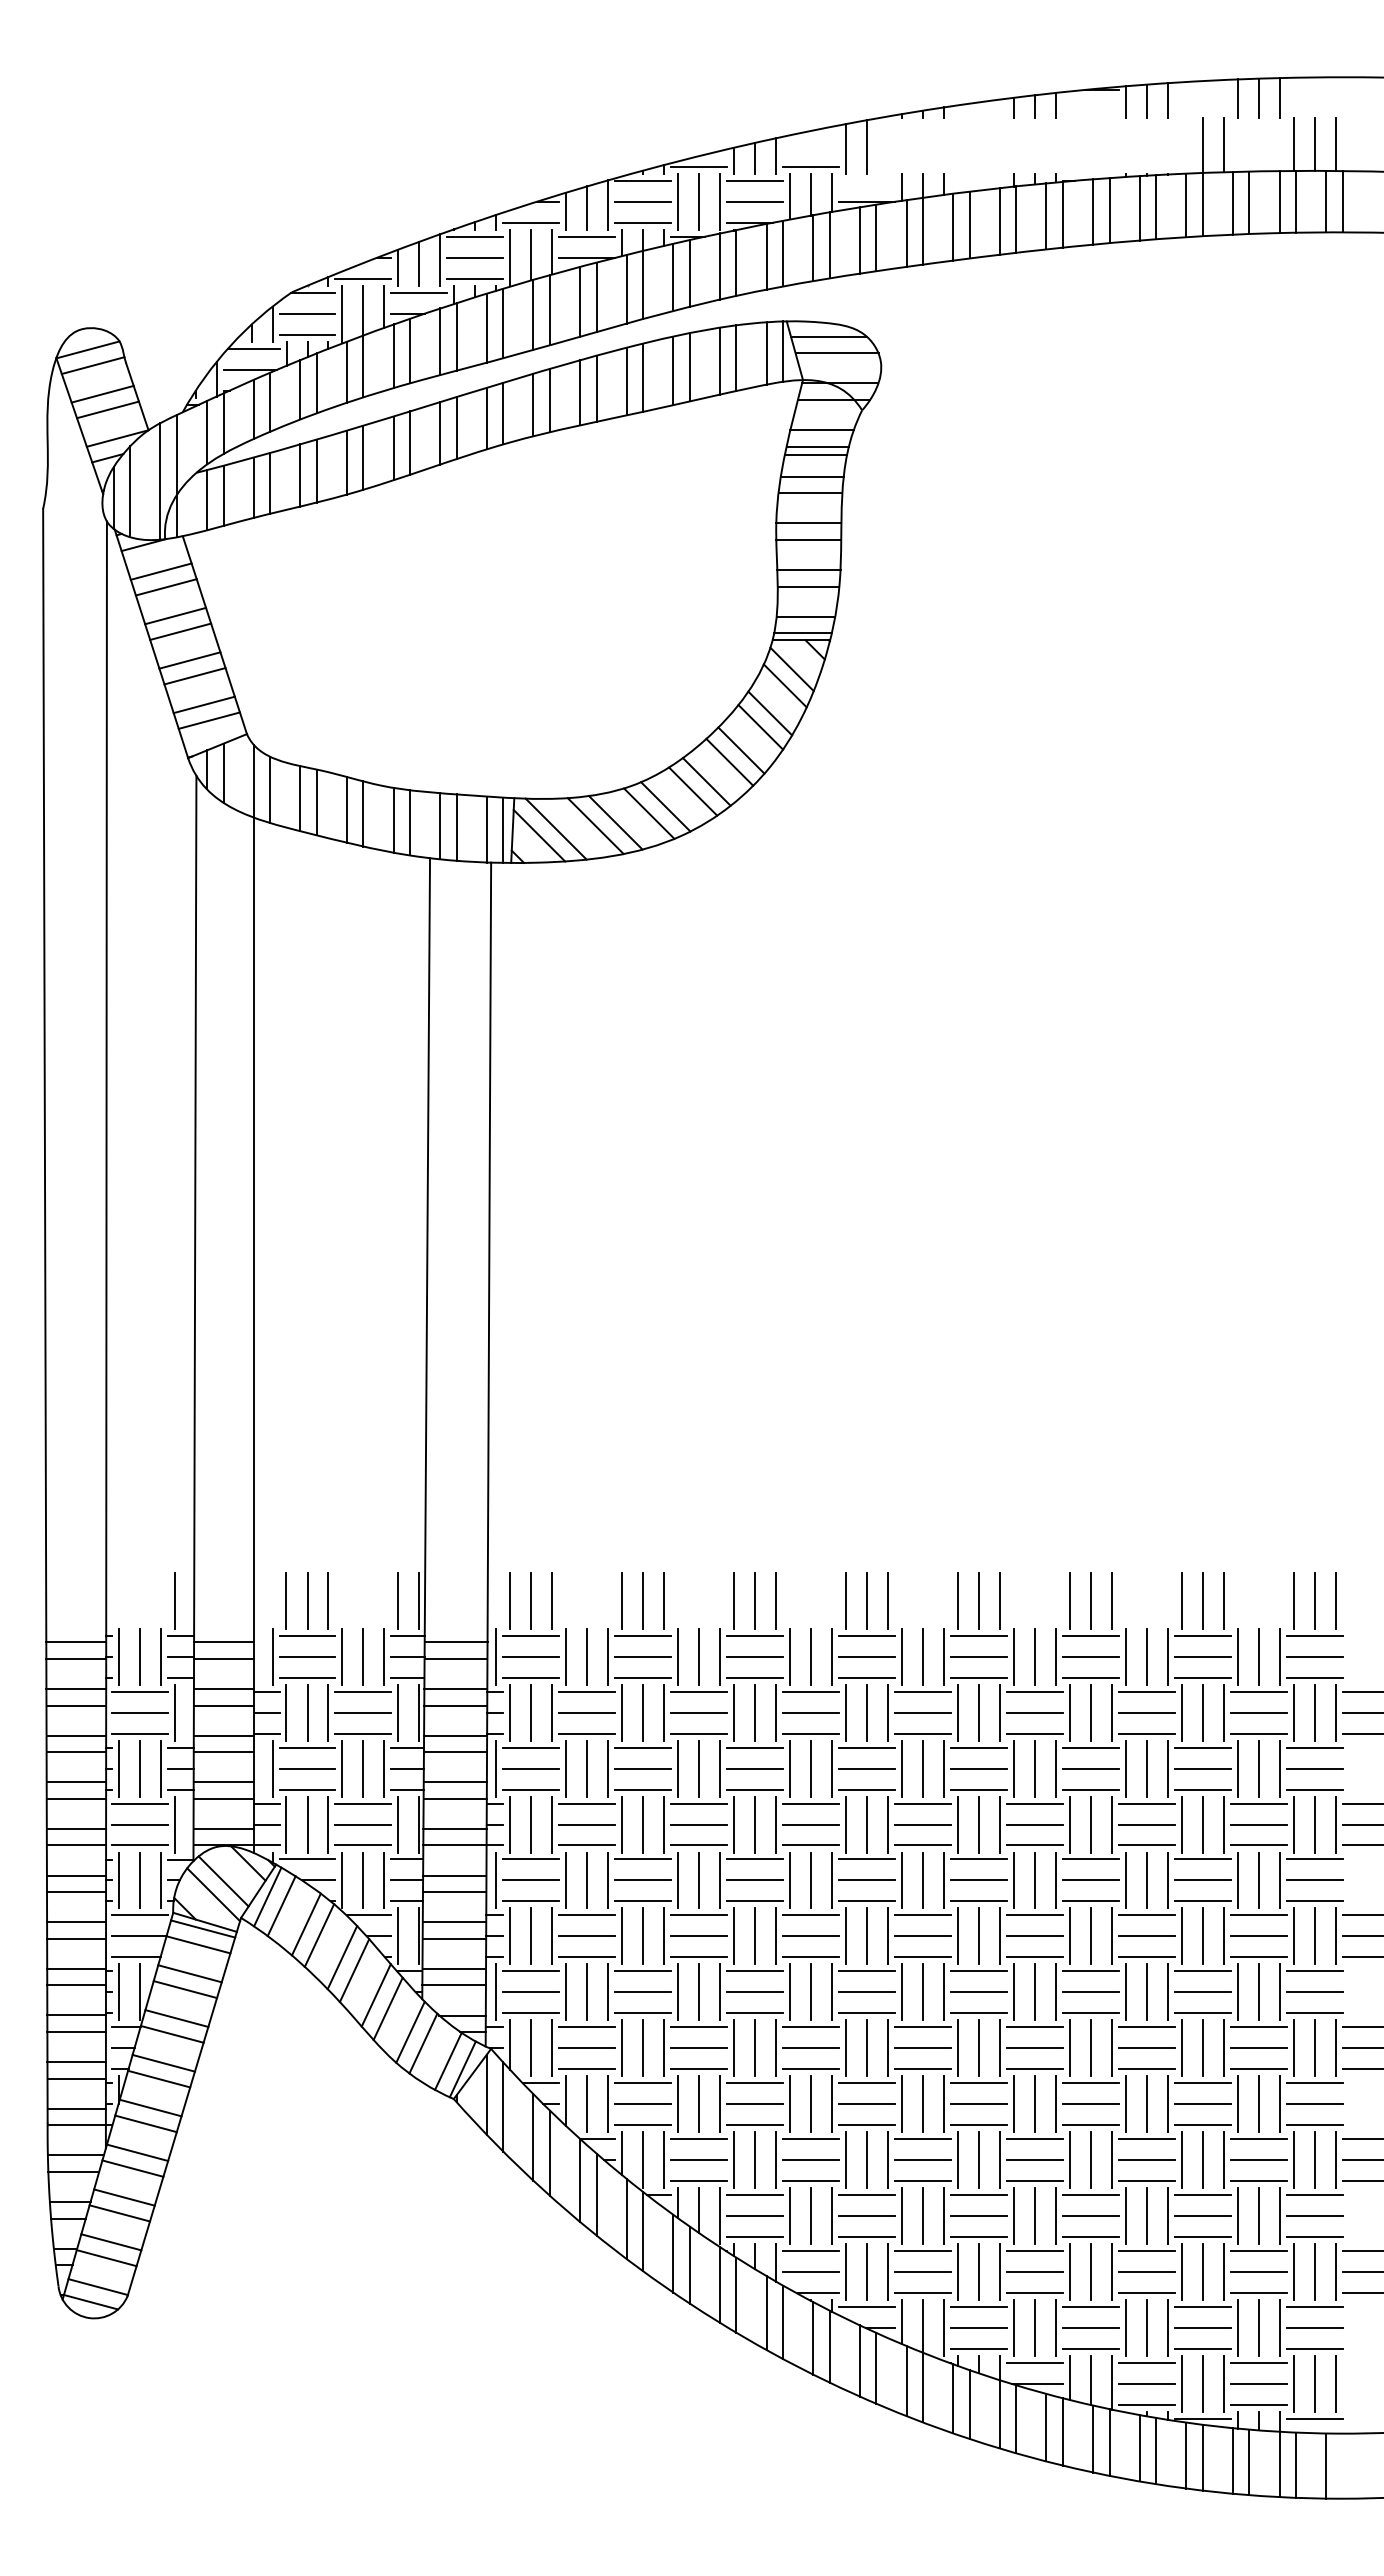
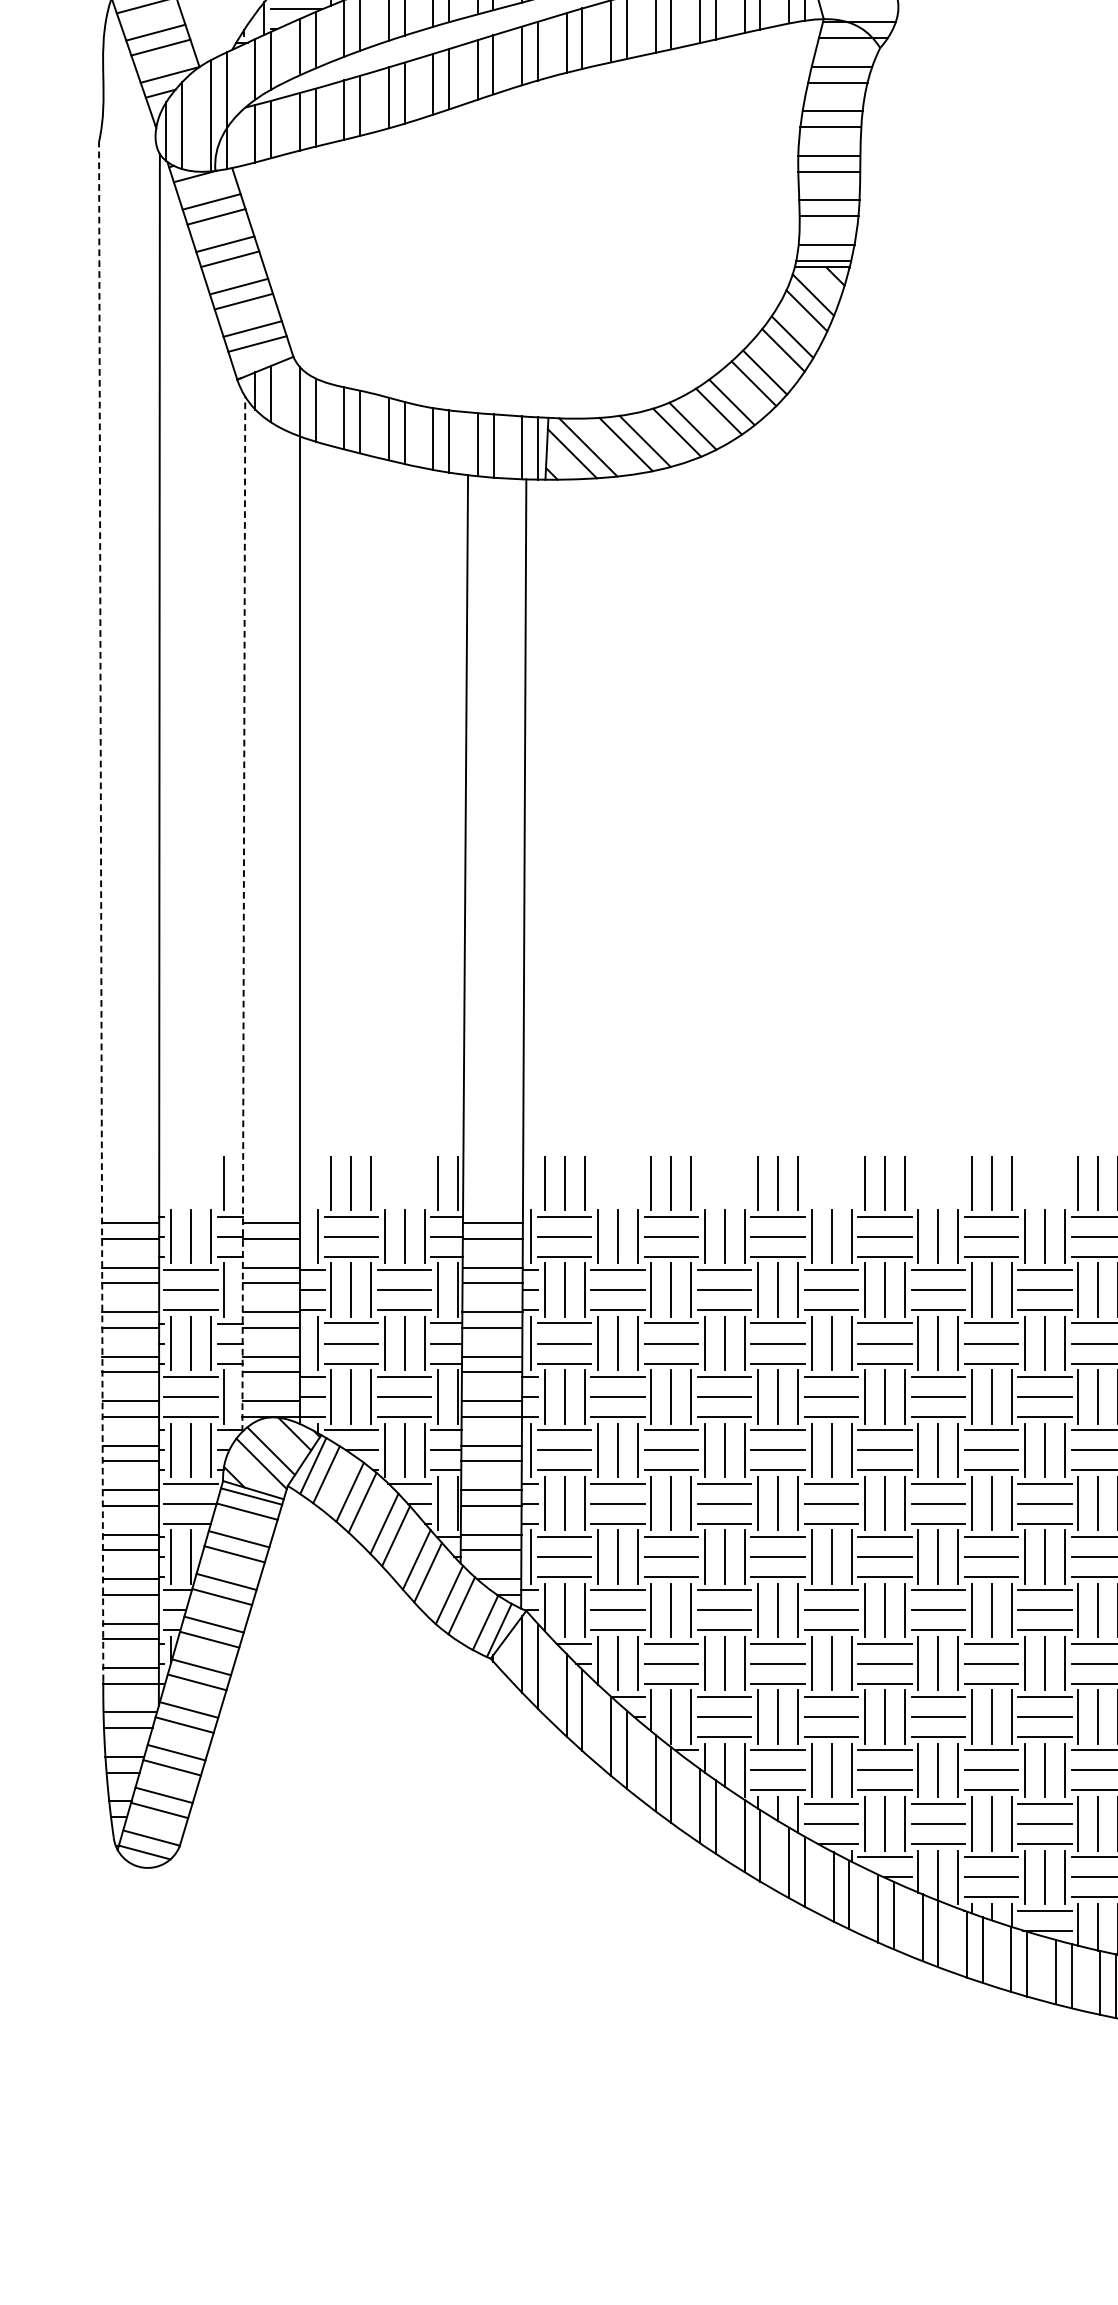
line: (815, 455) -> (835, 91), removed
line: (45, 1315) -> (101, 911), solid -> dashed
line: (194, 1318) -> (243, 914), solid -> dashed

